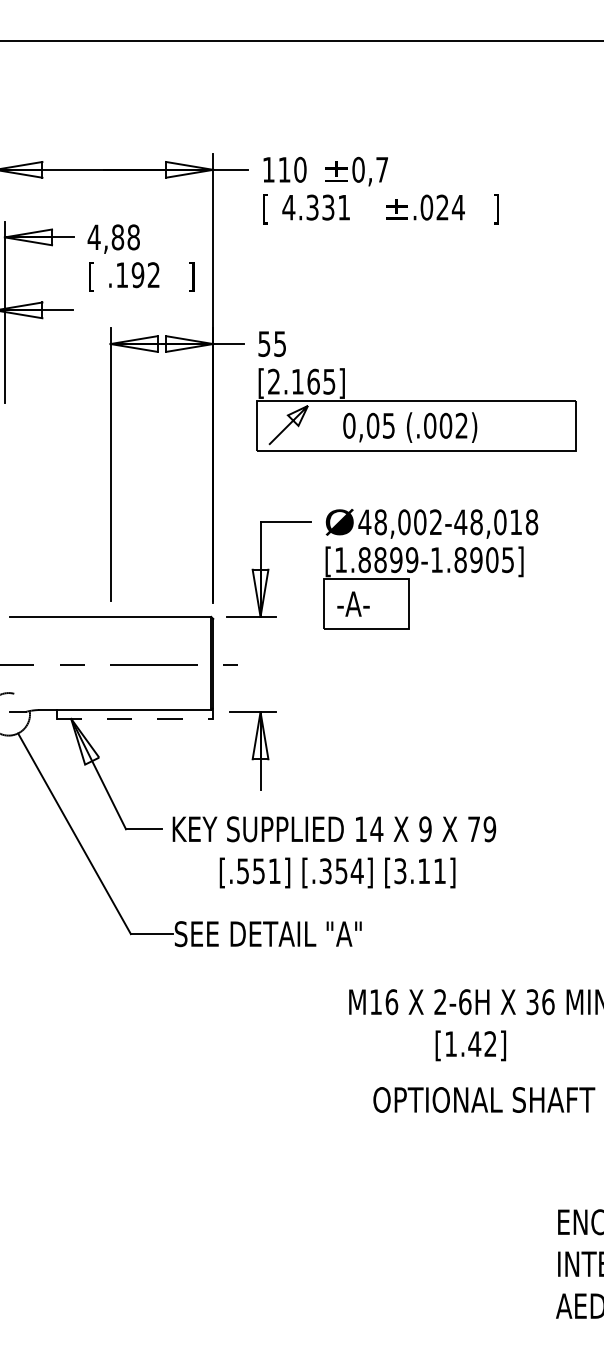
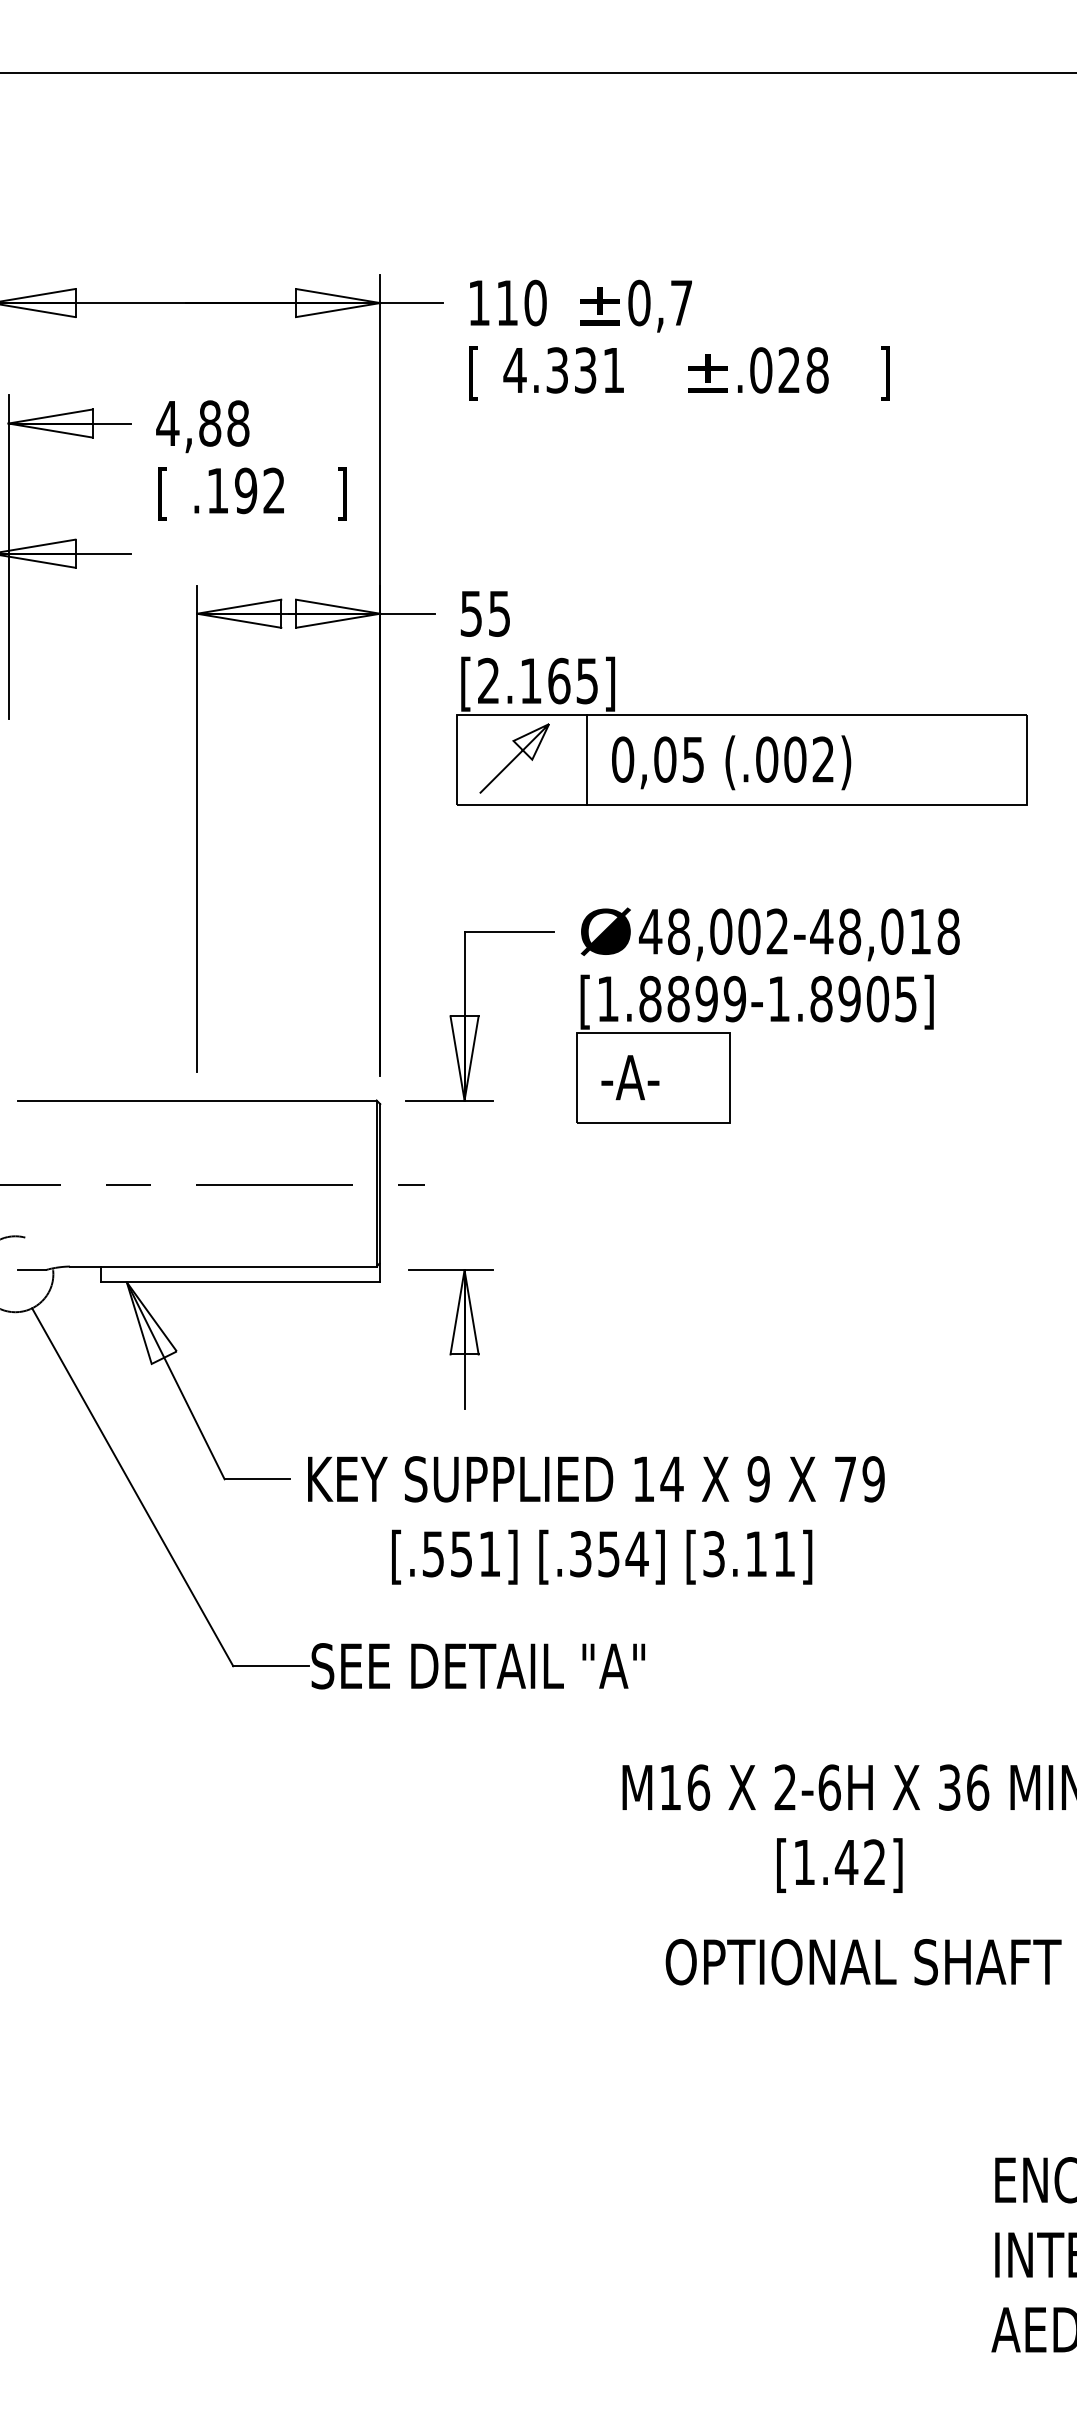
text: (457, 207) -> (815, 370), .024 -> .028
line: (328, 425) -> (585, 759), added
line: (135, 718) -> (241, 1281), dashed -> solid

